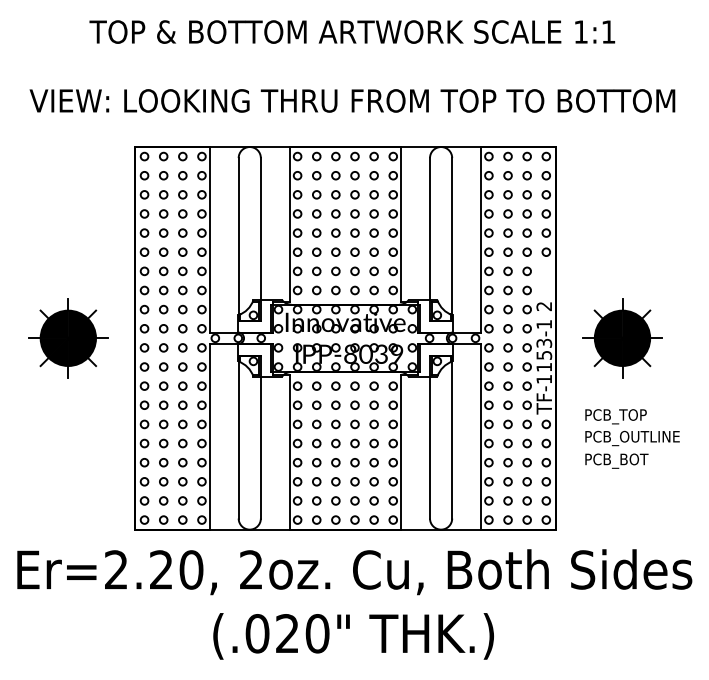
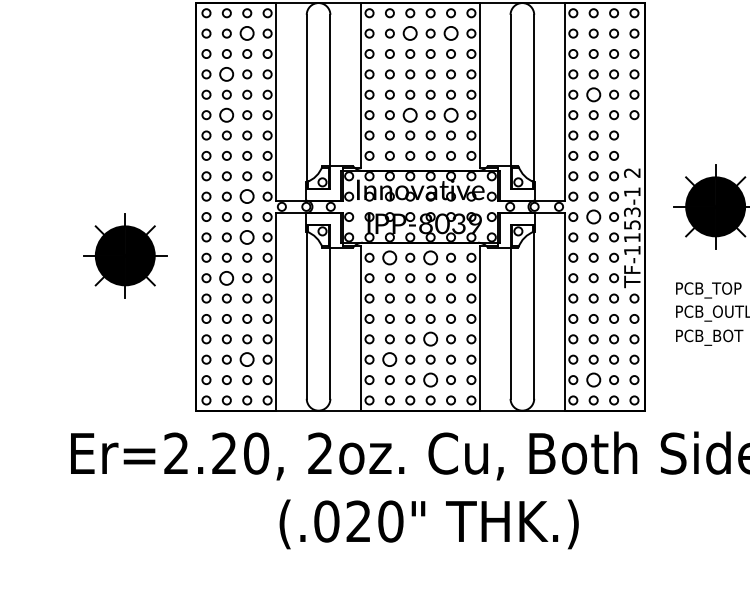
circle: (182, 175) -> (246, 33), size x1.6
circle: (335, 175) -> (409, 33), size x1.6
circle: (373, 175) -> (450, 33), size x1.6
circle: (163, 213) -> (226, 73), size x1.6
circle: (507, 232) -> (593, 94), size x1.6
circle: (163, 251) -> (226, 114), size x1.6
circle: (335, 251) -> (409, 114), size x1.6
circle: (373, 251) -> (450, 114), size x1.6
circle: (182, 328) -> (246, 196), size x1.6
part: (68, 338) -> (125, 256), moved
circle: (507, 347) -> (593, 216), size x1.6
circle: (182, 366) -> (246, 236), size x1.6
circle: (316, 385) -> (389, 257), size x1.6
circle: (354, 385) -> (430, 257), size x1.6
circle: (163, 404) -> (226, 277), size x1.6
circle: (354, 462) -> (430, 339), size x1.6
circle: (182, 481) -> (246, 359), size x1.6
circle: (316, 481) -> (389, 359), size x1.6
circle: (354, 500) -> (430, 379), size x1.6
circle: (507, 500) -> (593, 379), size x1.6

